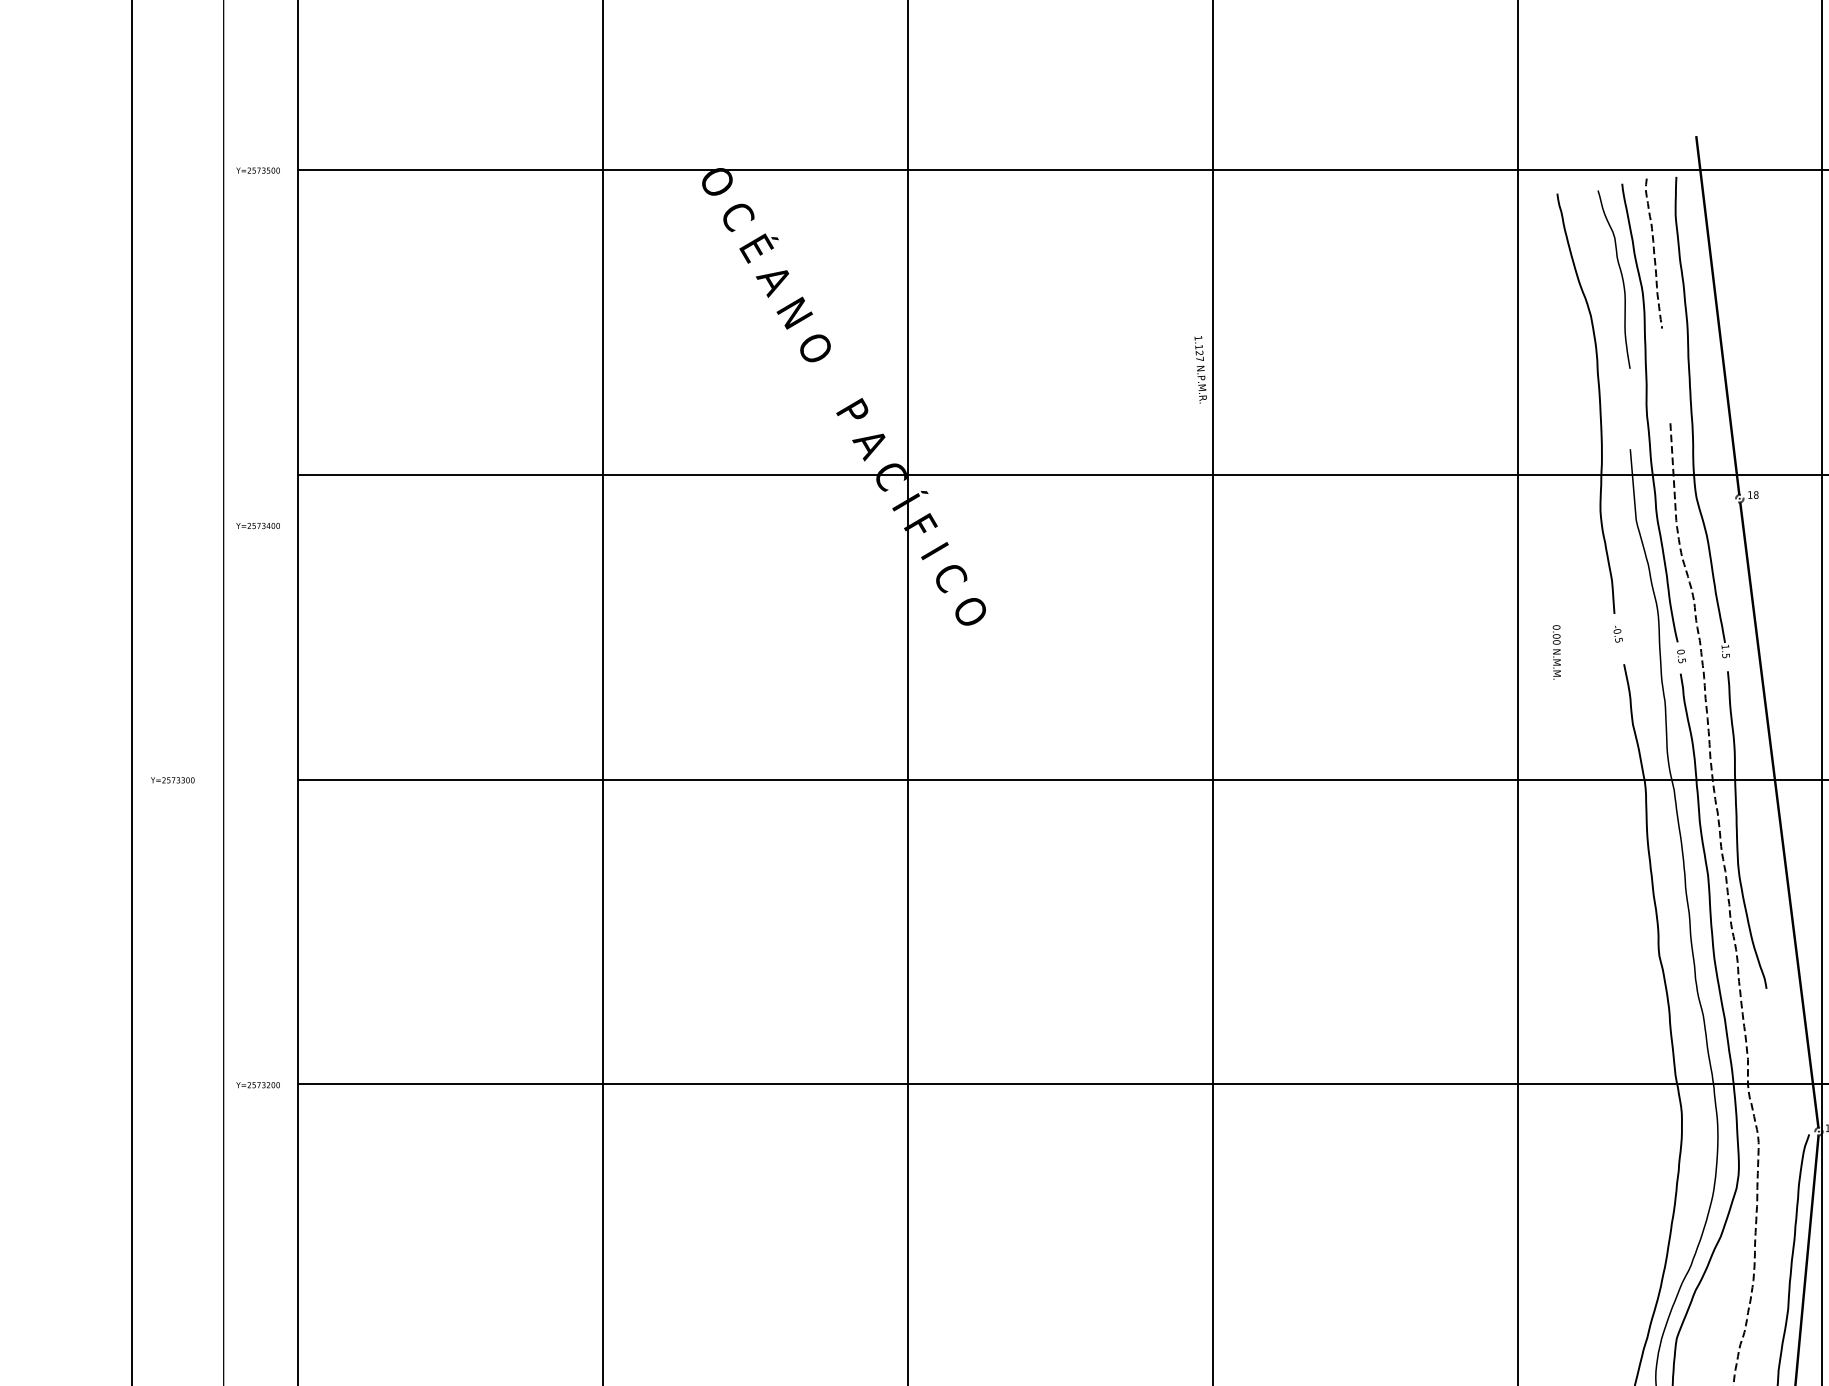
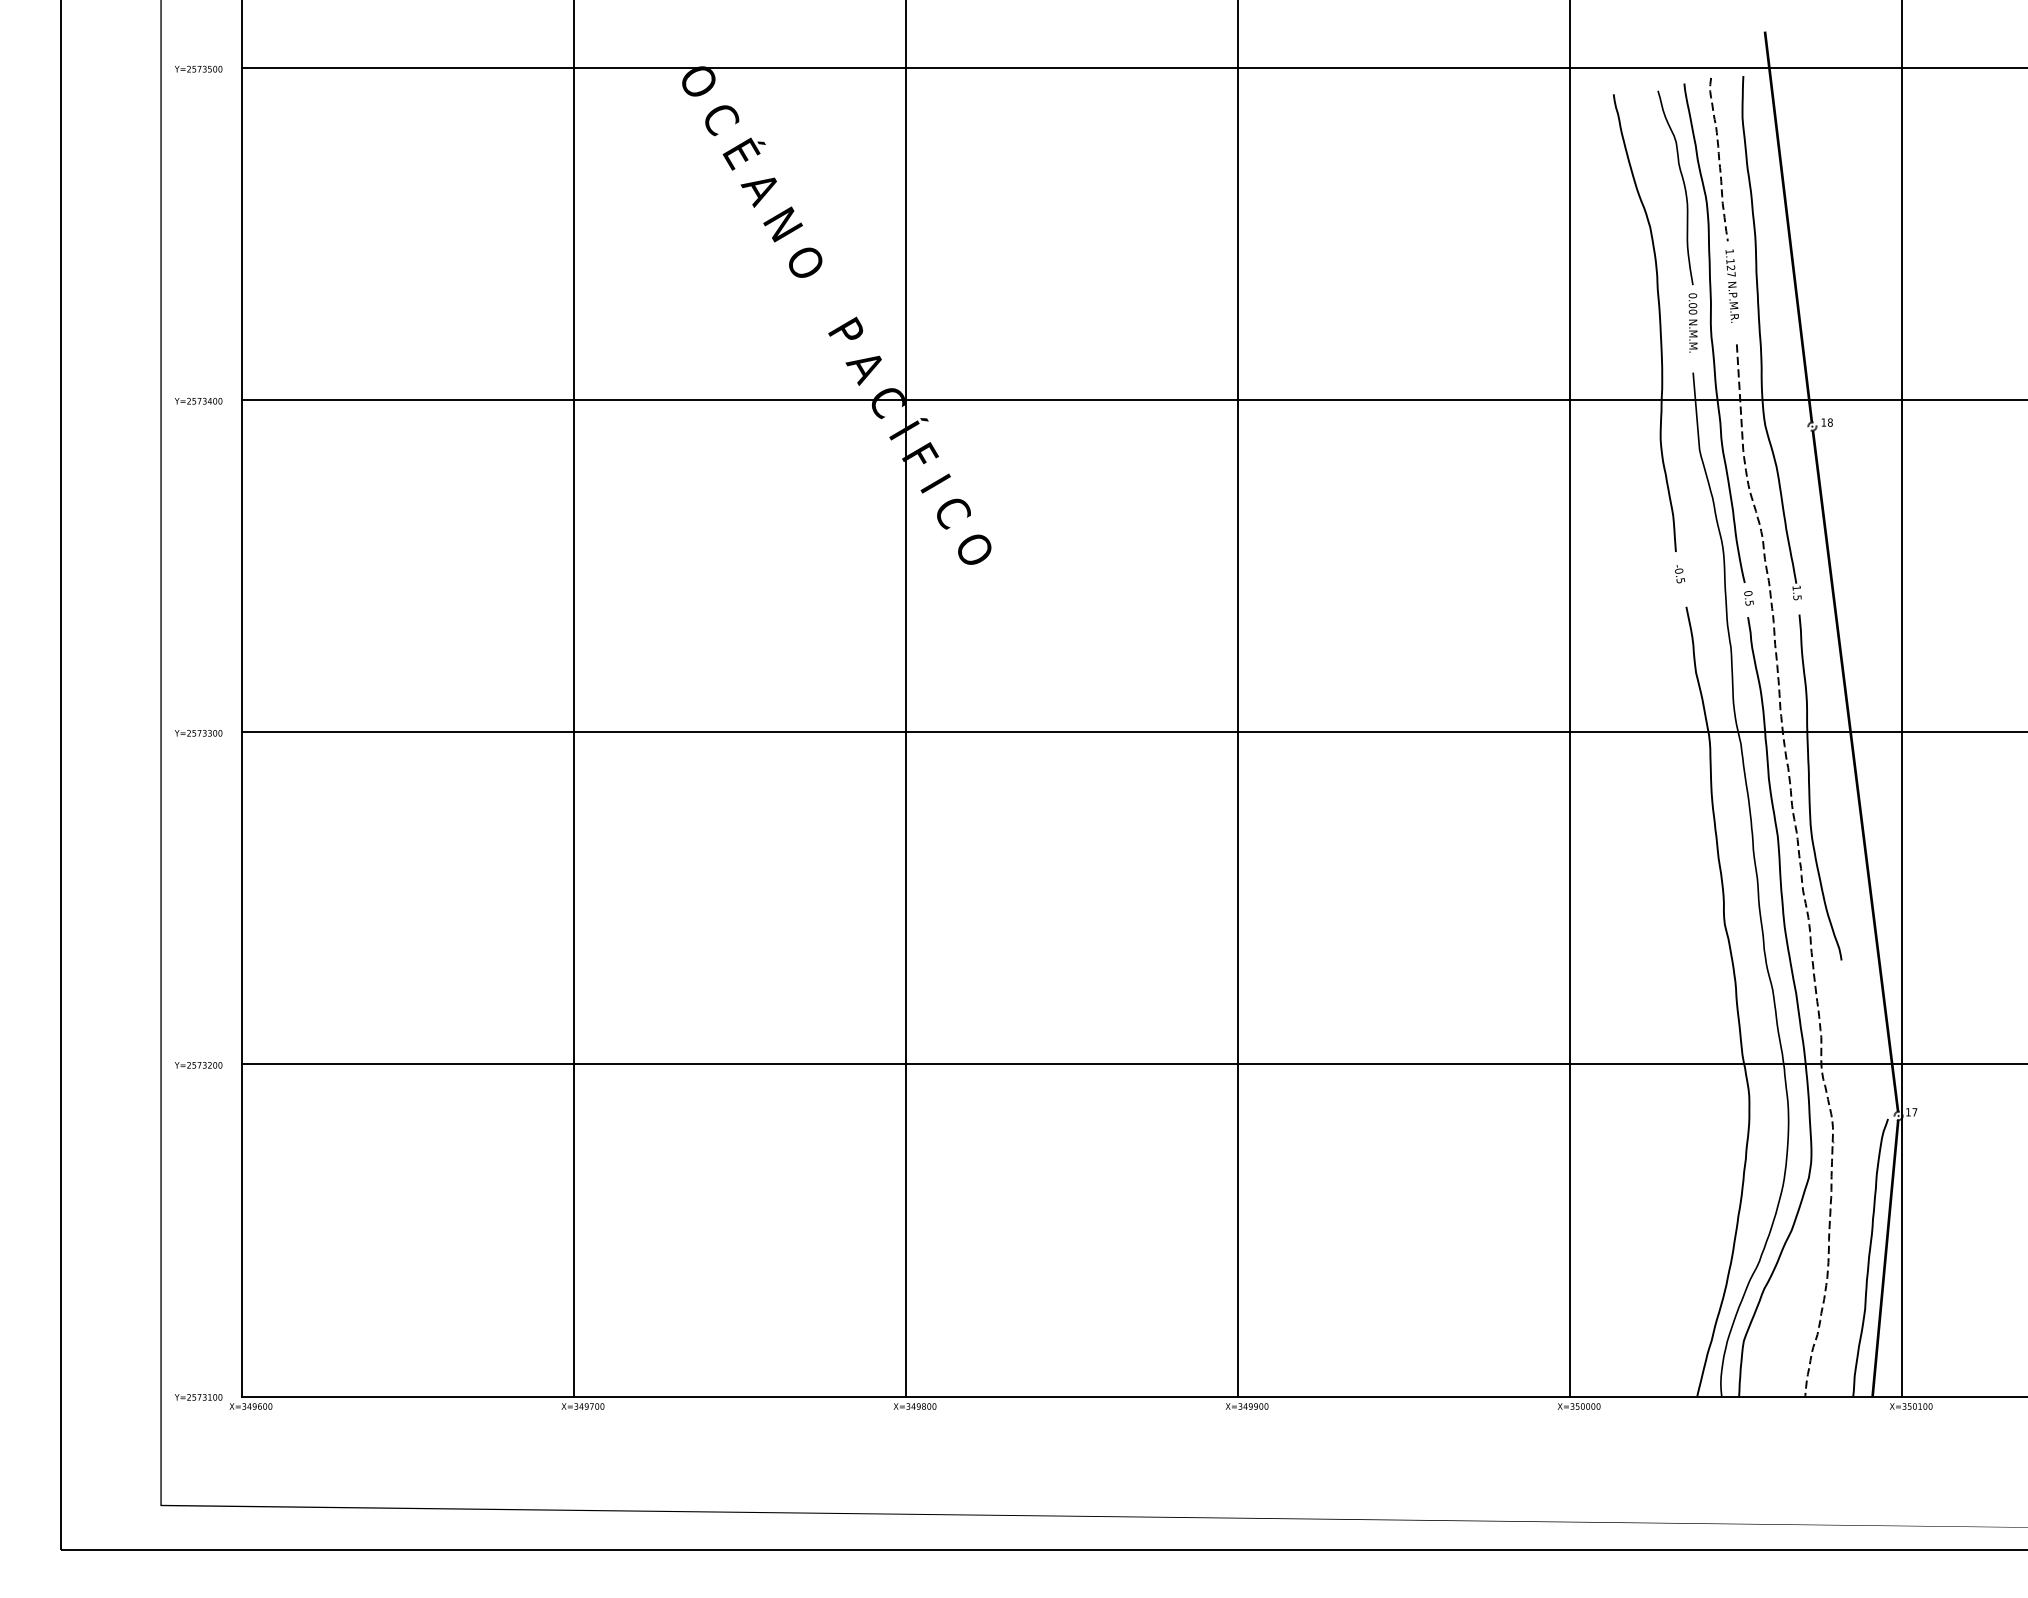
text: (1200, 369) -> (1731, 285), moved
text: (258, 525) -> (198, 400), moved
text: (1556, 651) -> (1692, 322), moved
text: (172, 780) -> (198, 733), moved

